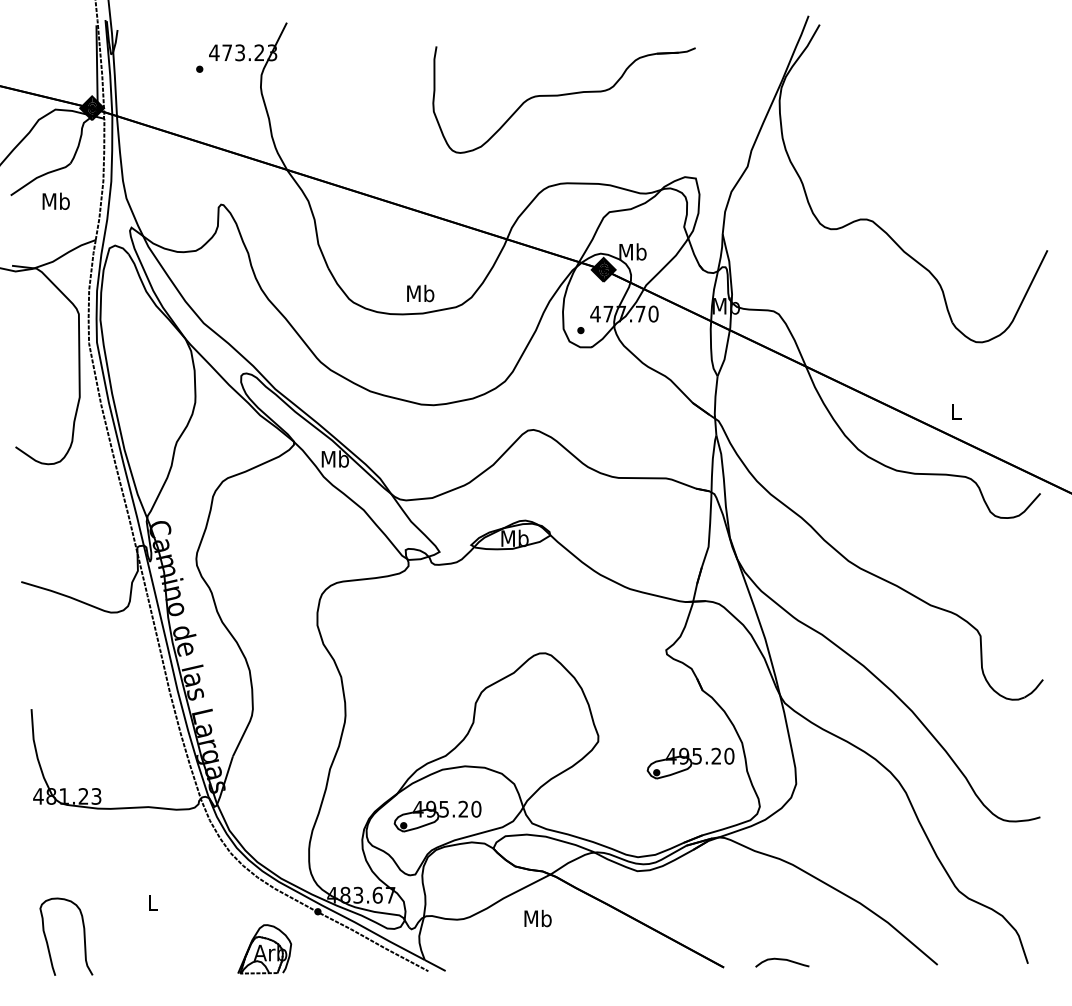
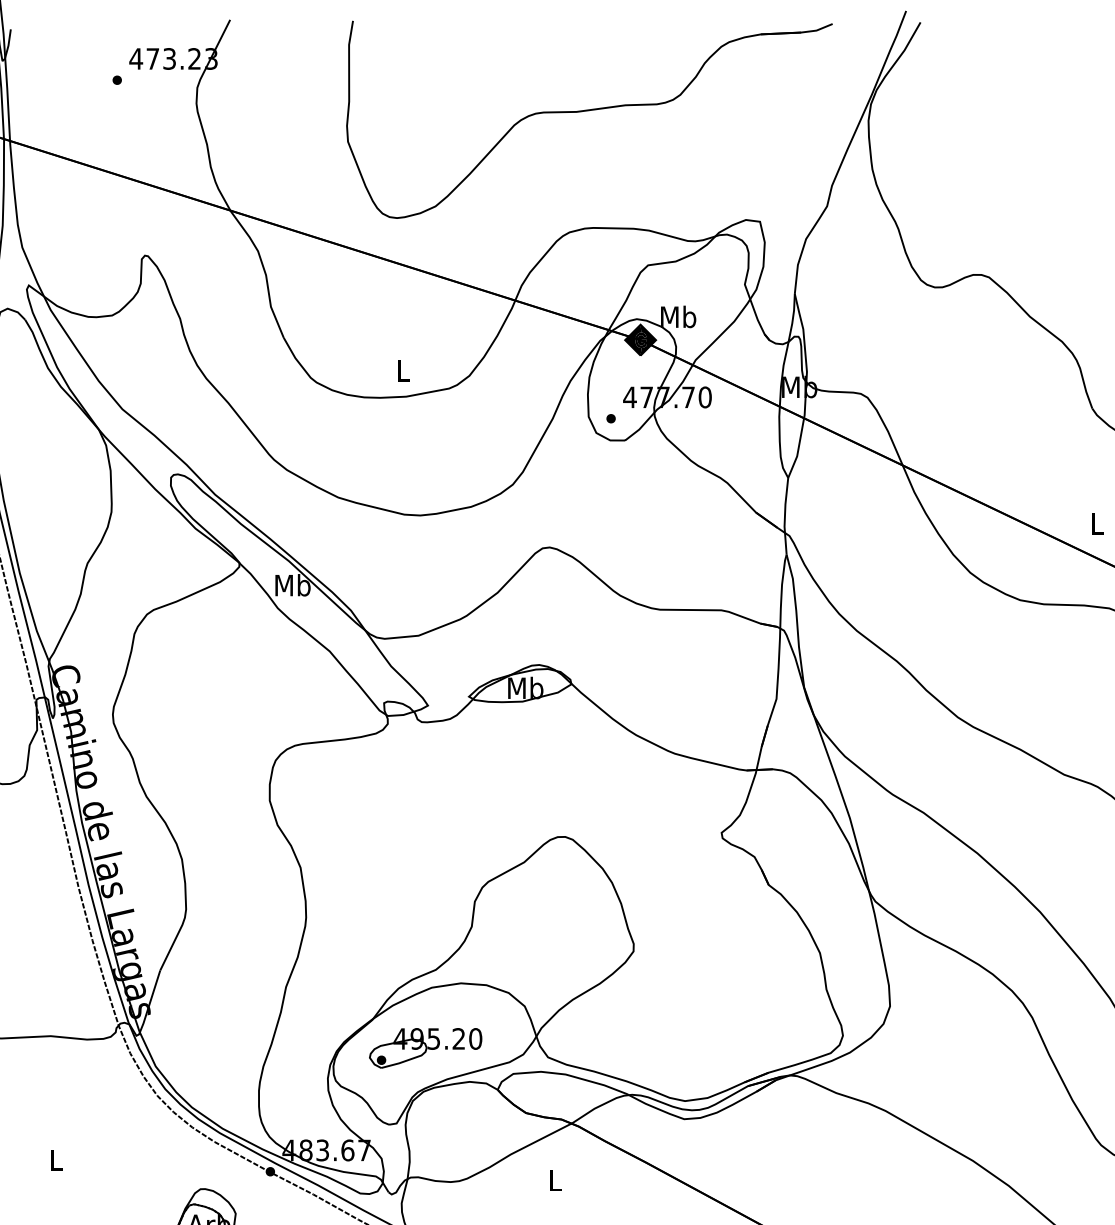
part: (564, 99) -> (589, 119), size x1.43
text: (420, 293) -> (403, 370), Mb -> L
part: (690, 763) -> (753, 979), removed
text: (537, 918) -> (554, 1180), Mb -> L

